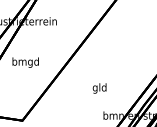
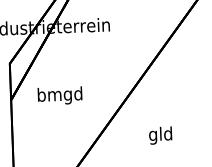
text: (99, 88) -> (160, 135), moved

